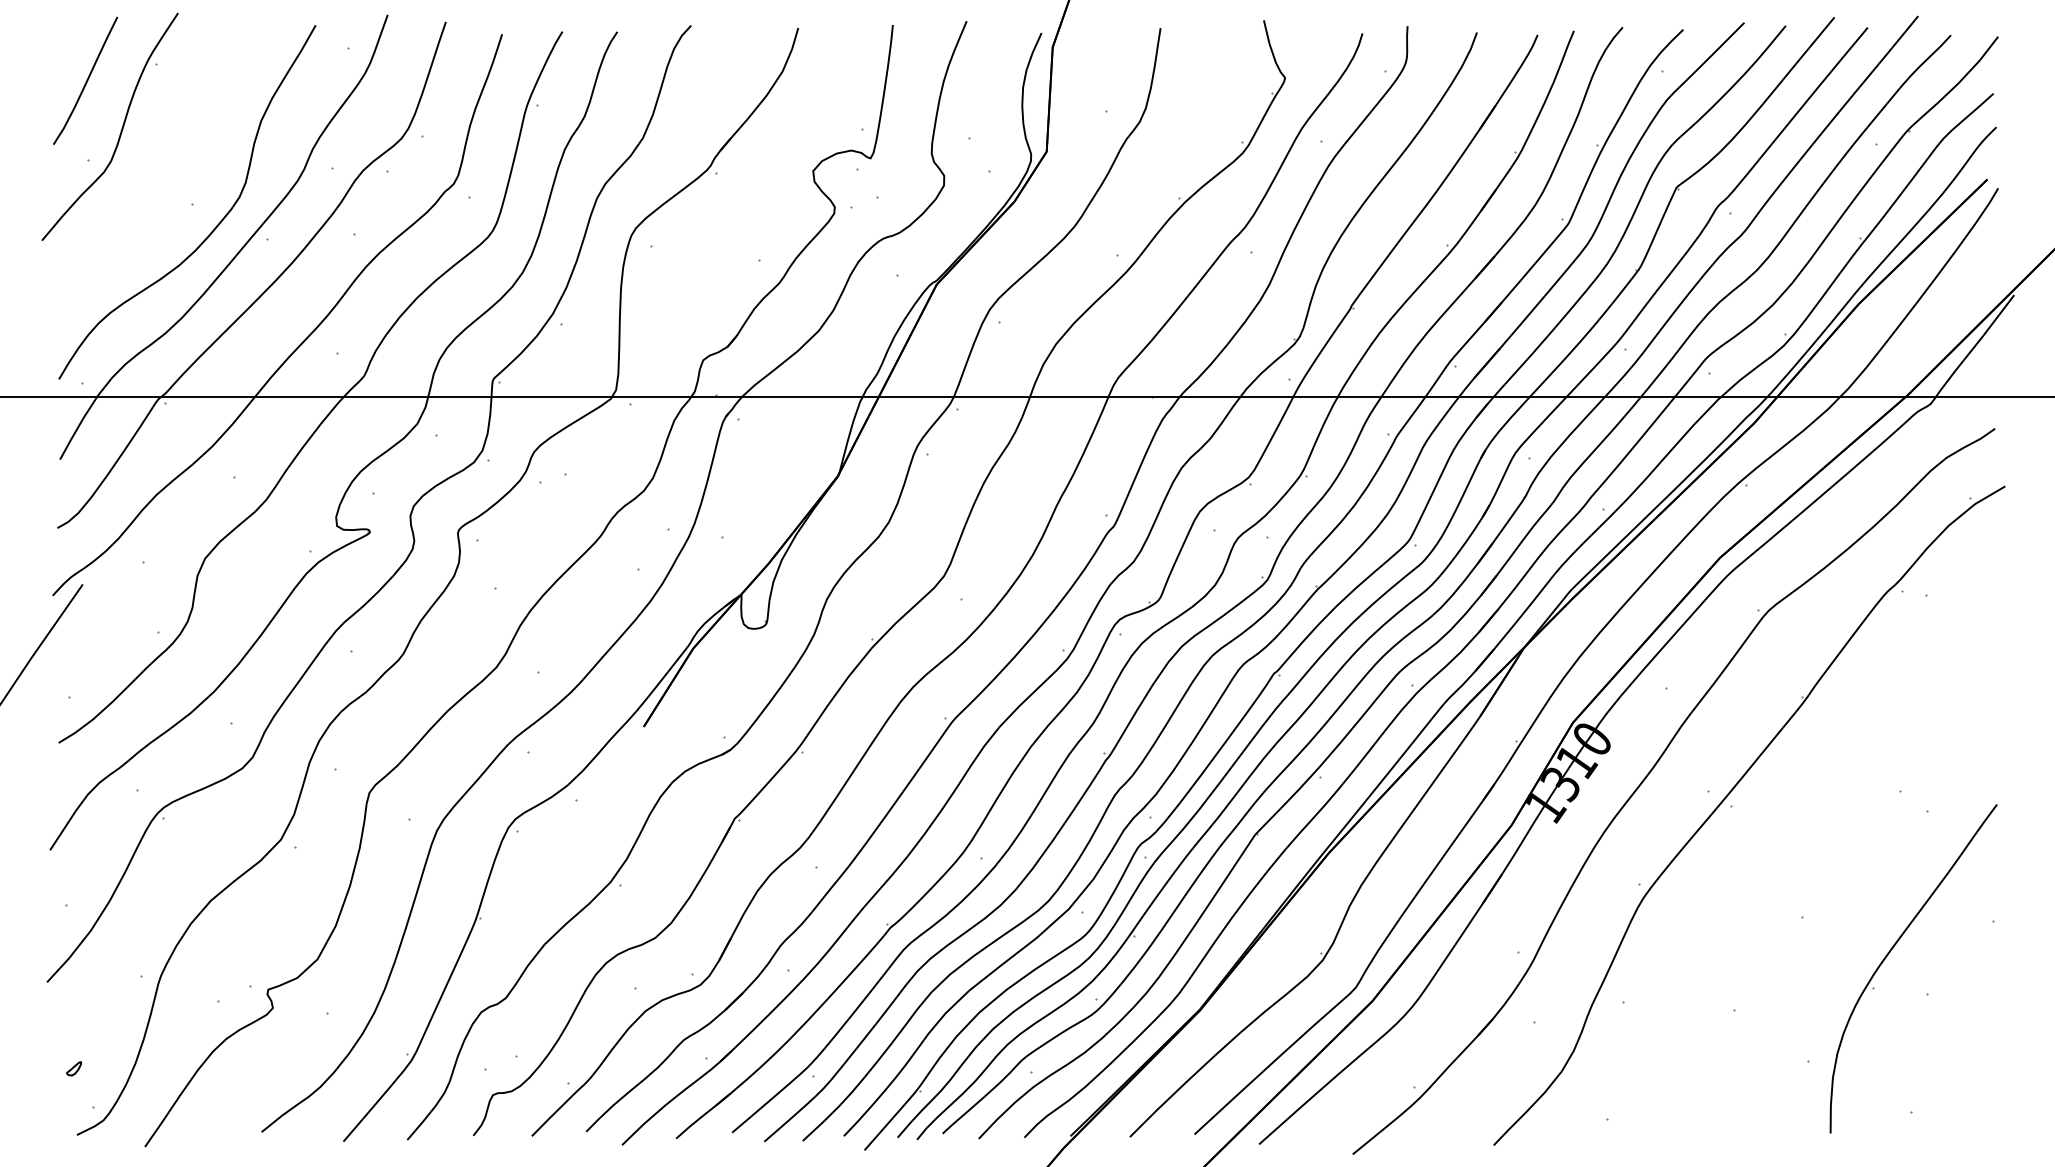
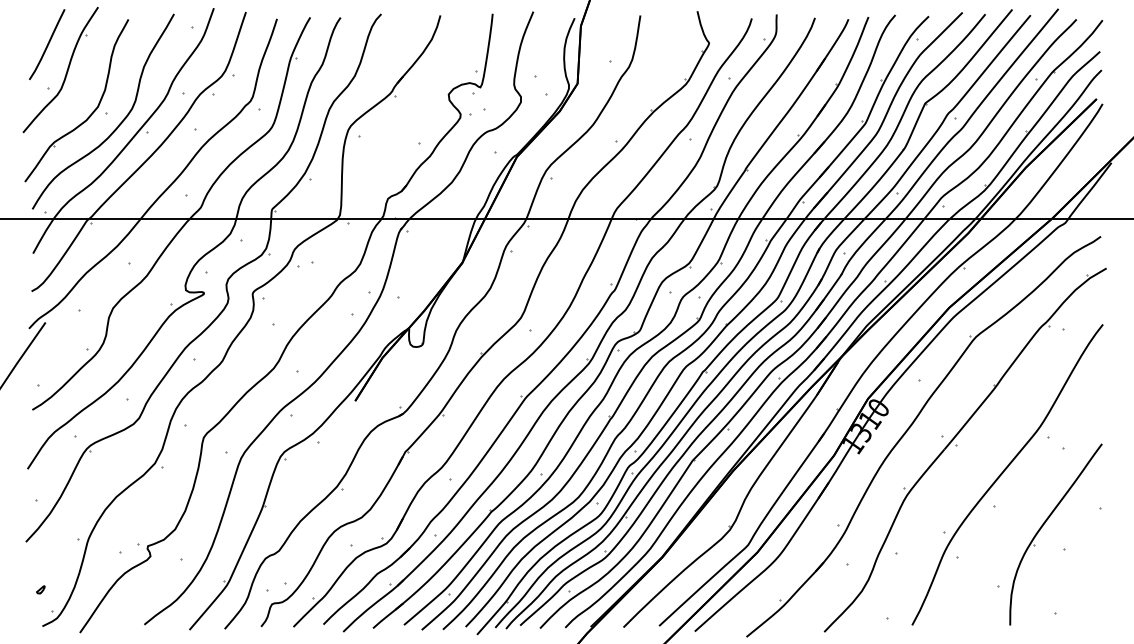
part: (167, 202) -> (92, 111), added
part: (1825, 859) -> (1007, 474), added

